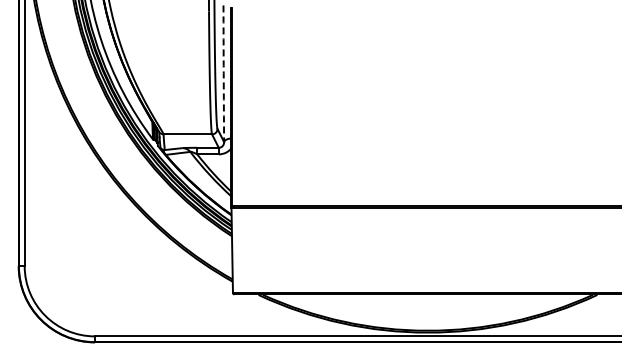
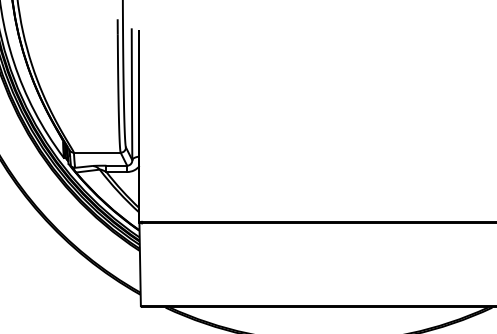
arc: (223, 73) -> (131, 94), dashed -> solid

